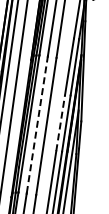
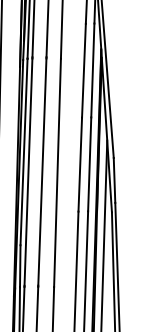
line: (60, 123) -> (80, 165), dashed -> solid
line: (37, 124) -> (42, 171), dashed -> solid

